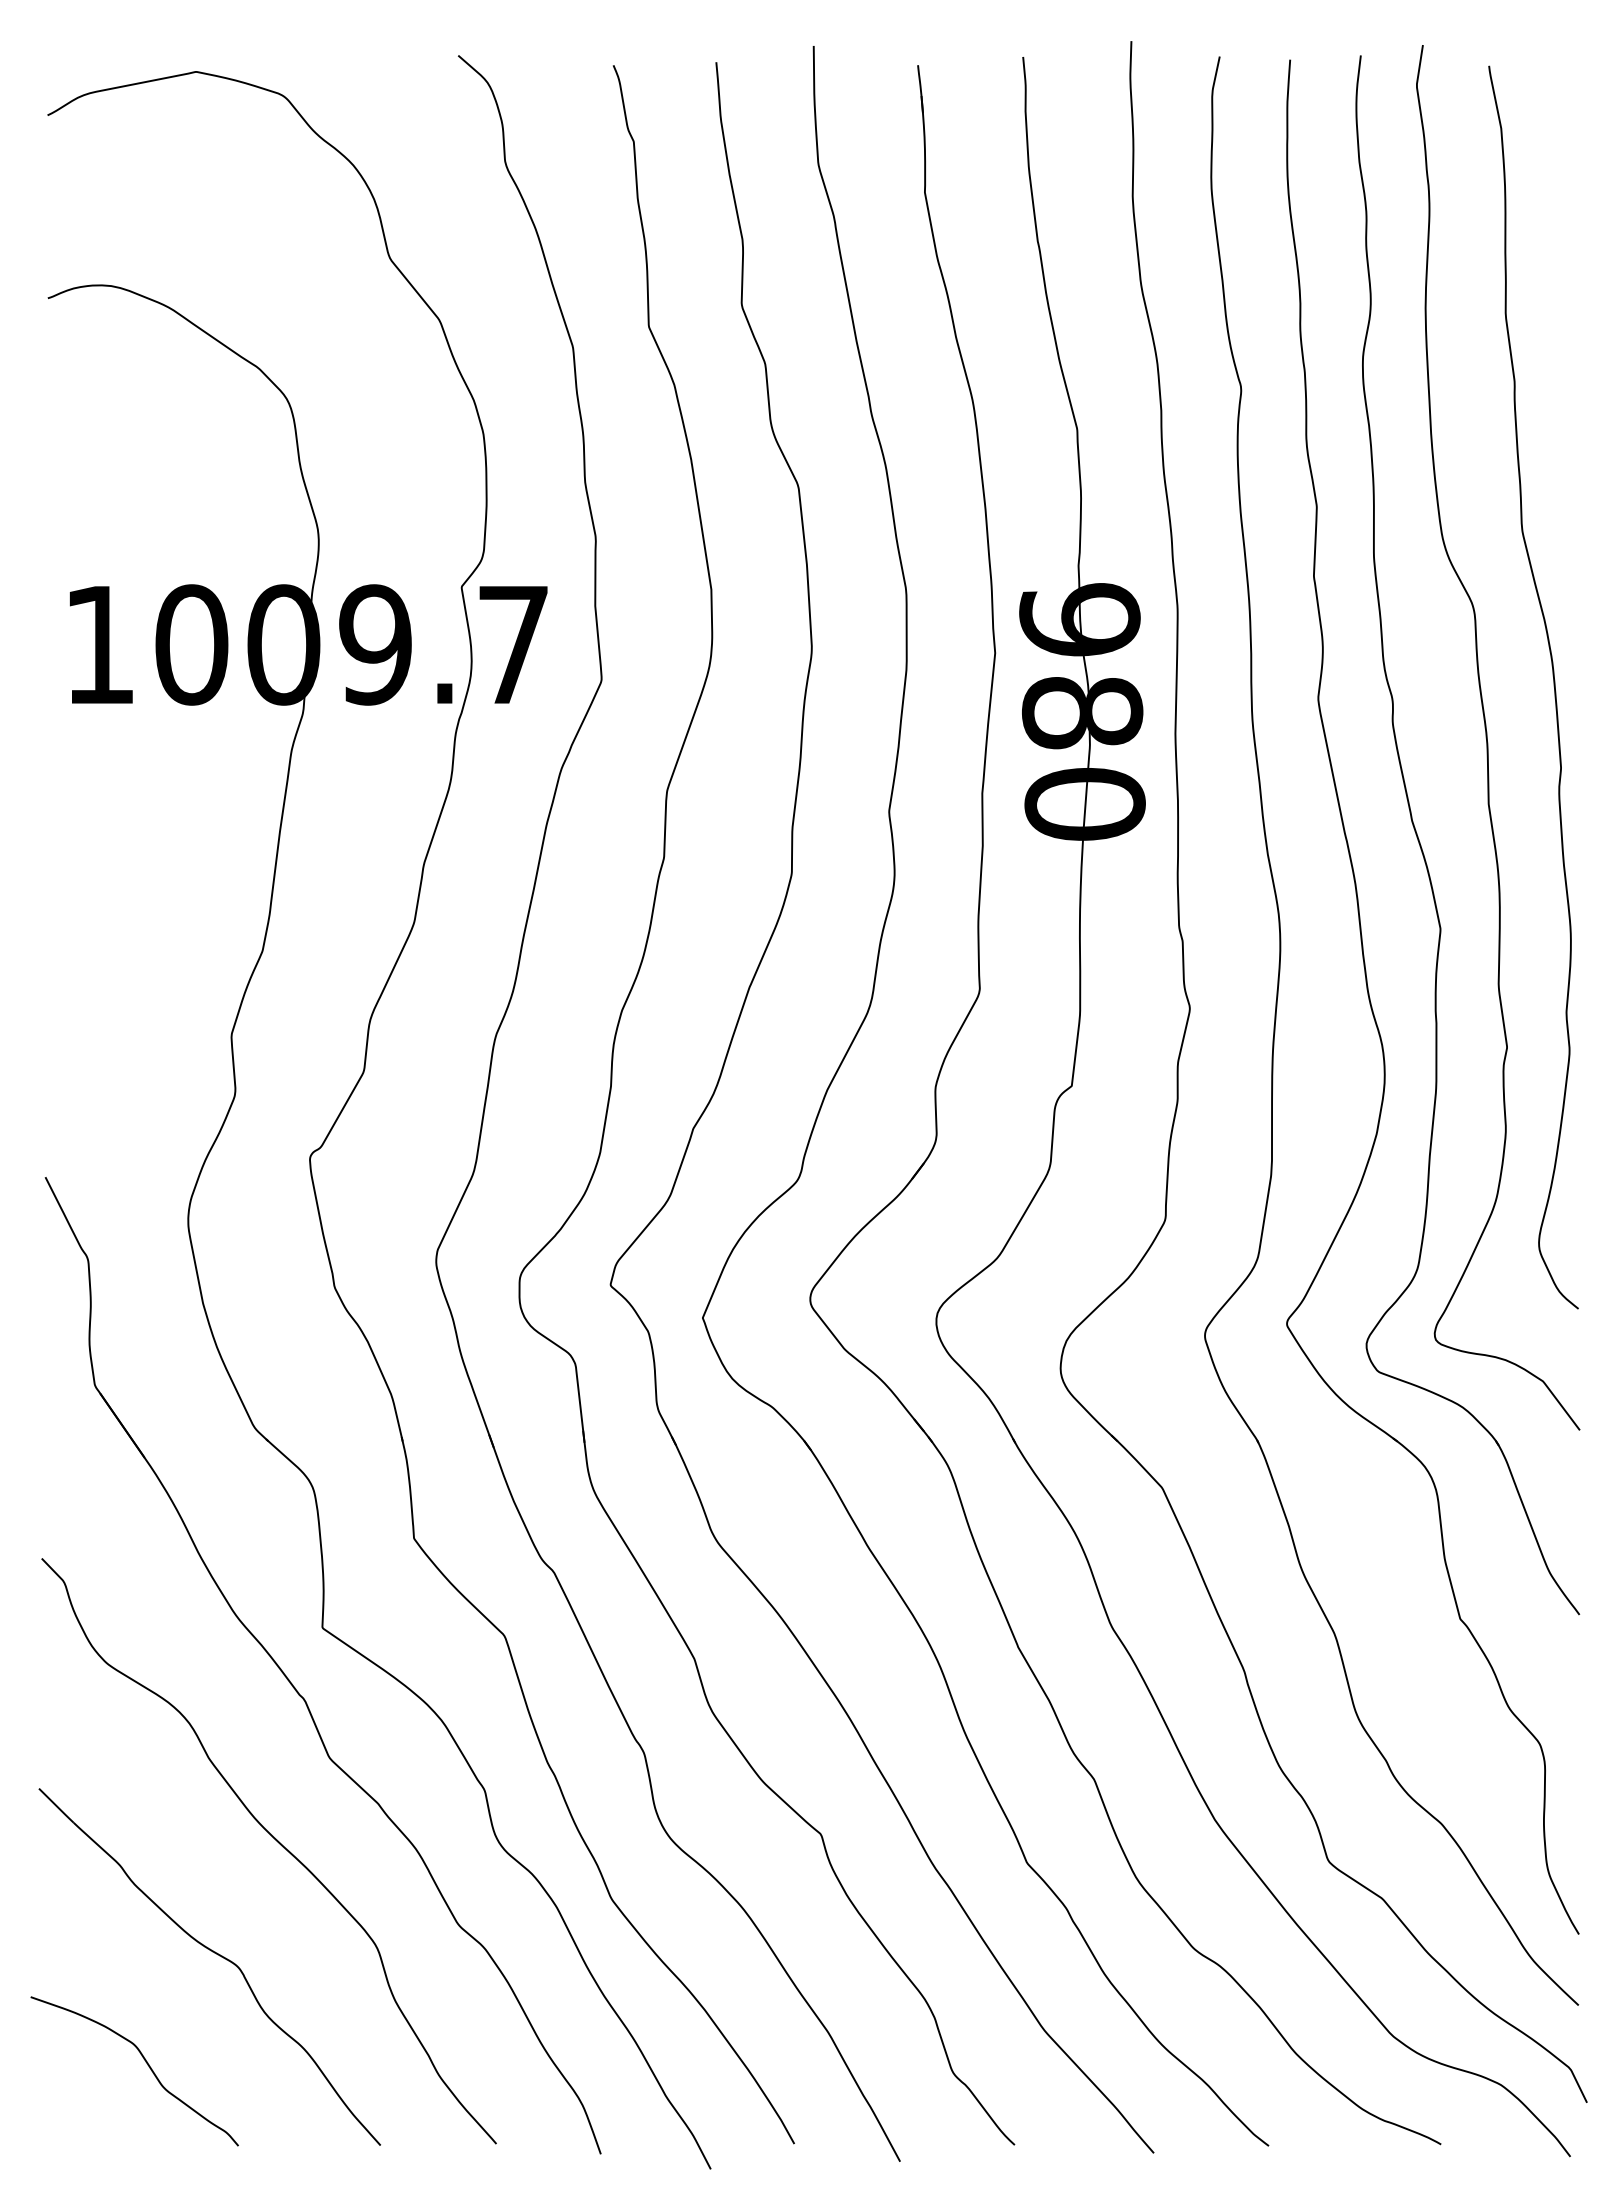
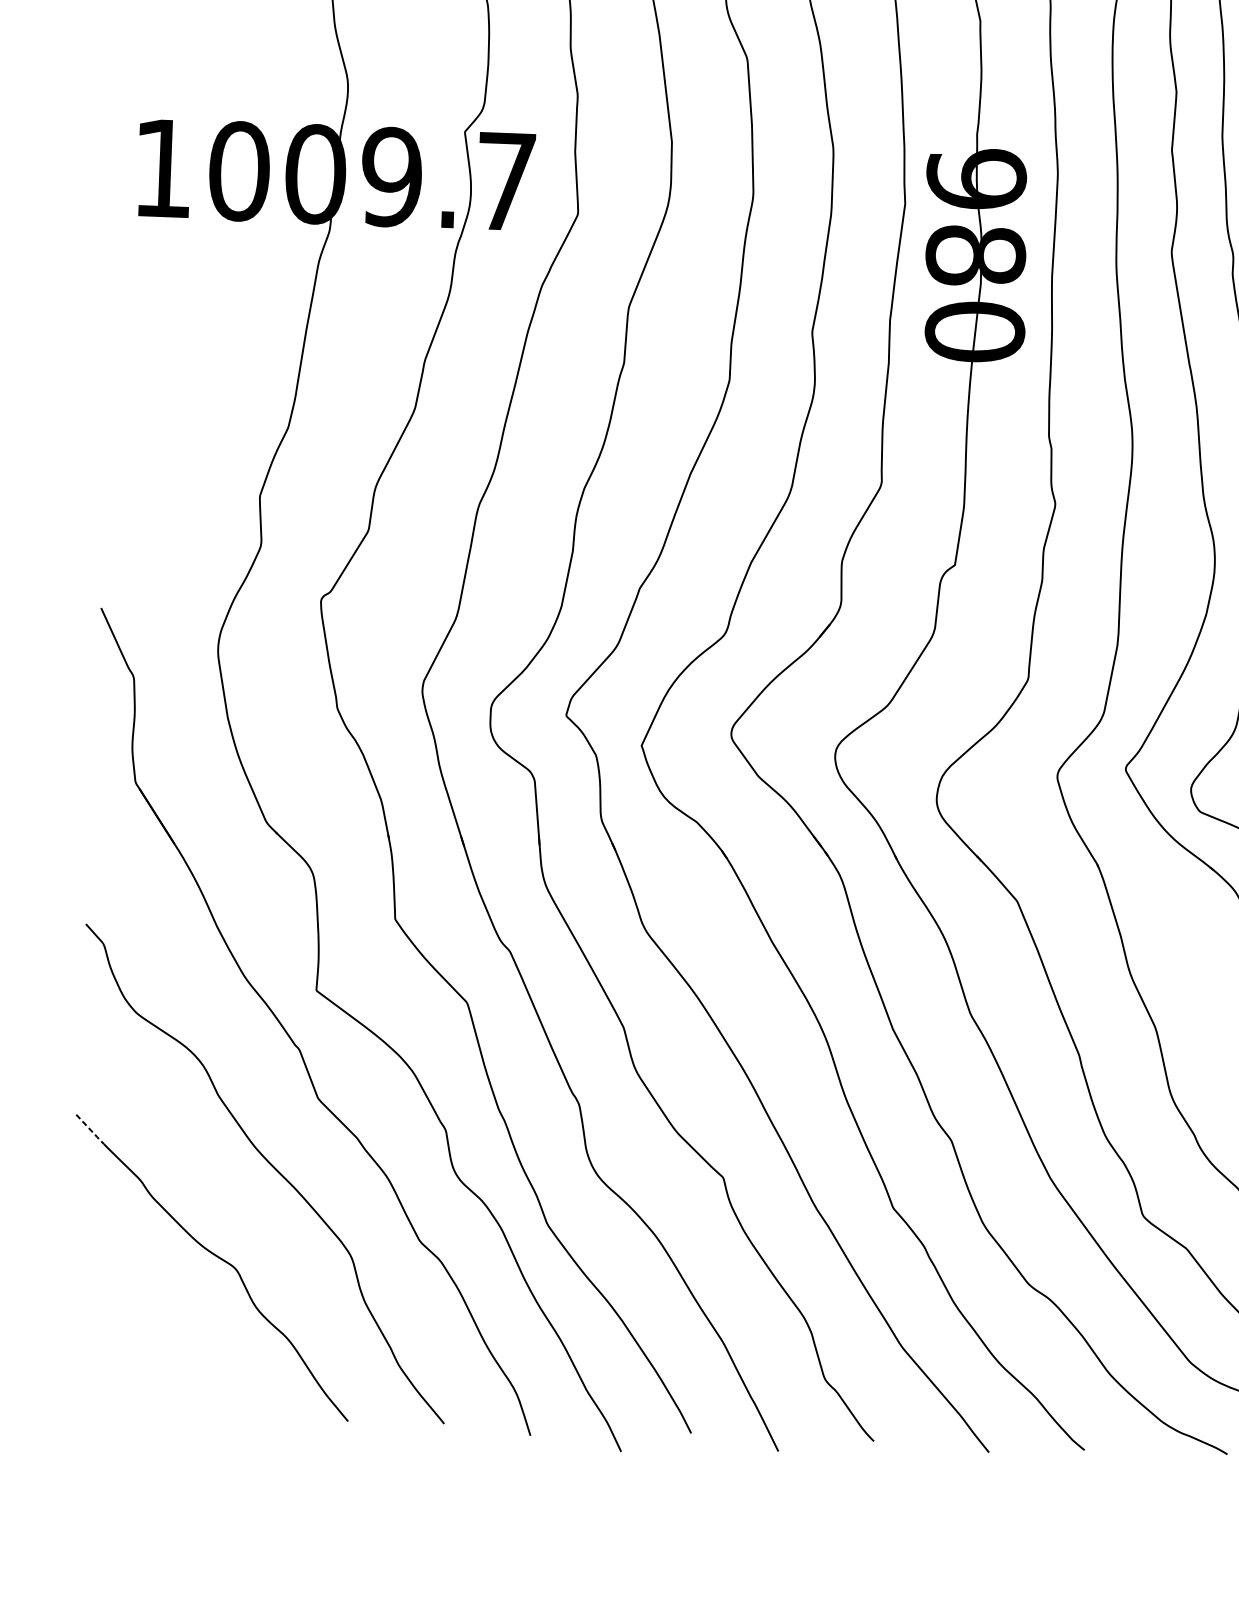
line: (57, 1806) -> (91, 1130), solid -> dashed
curve: (145, 2062) -> (155, 1345), removed

